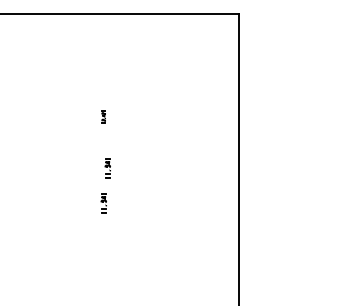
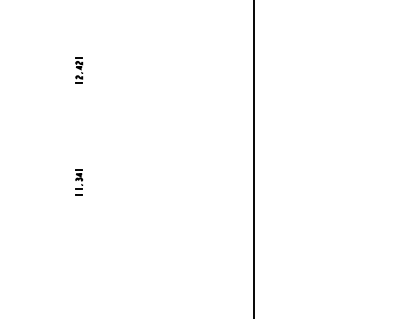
part: (103, 116) -> (78, 69), size x1.67
part: (107, 168) -> (83, 137), removed

